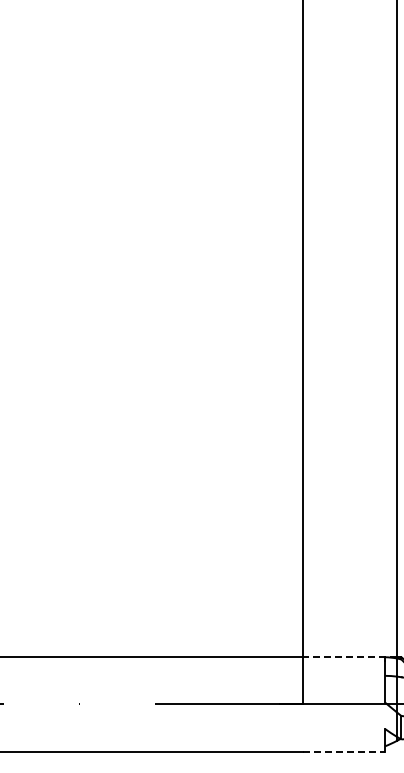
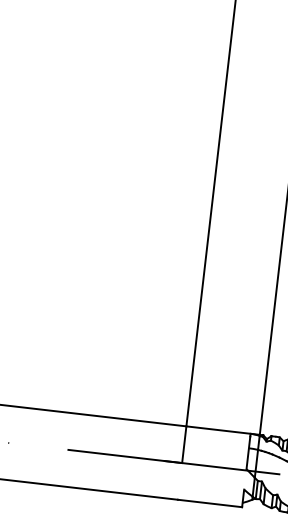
line: (349, 657) -> (222, 430), dashed -> solid
line: (344, 751) -> (210, 503), dashed -> solid

